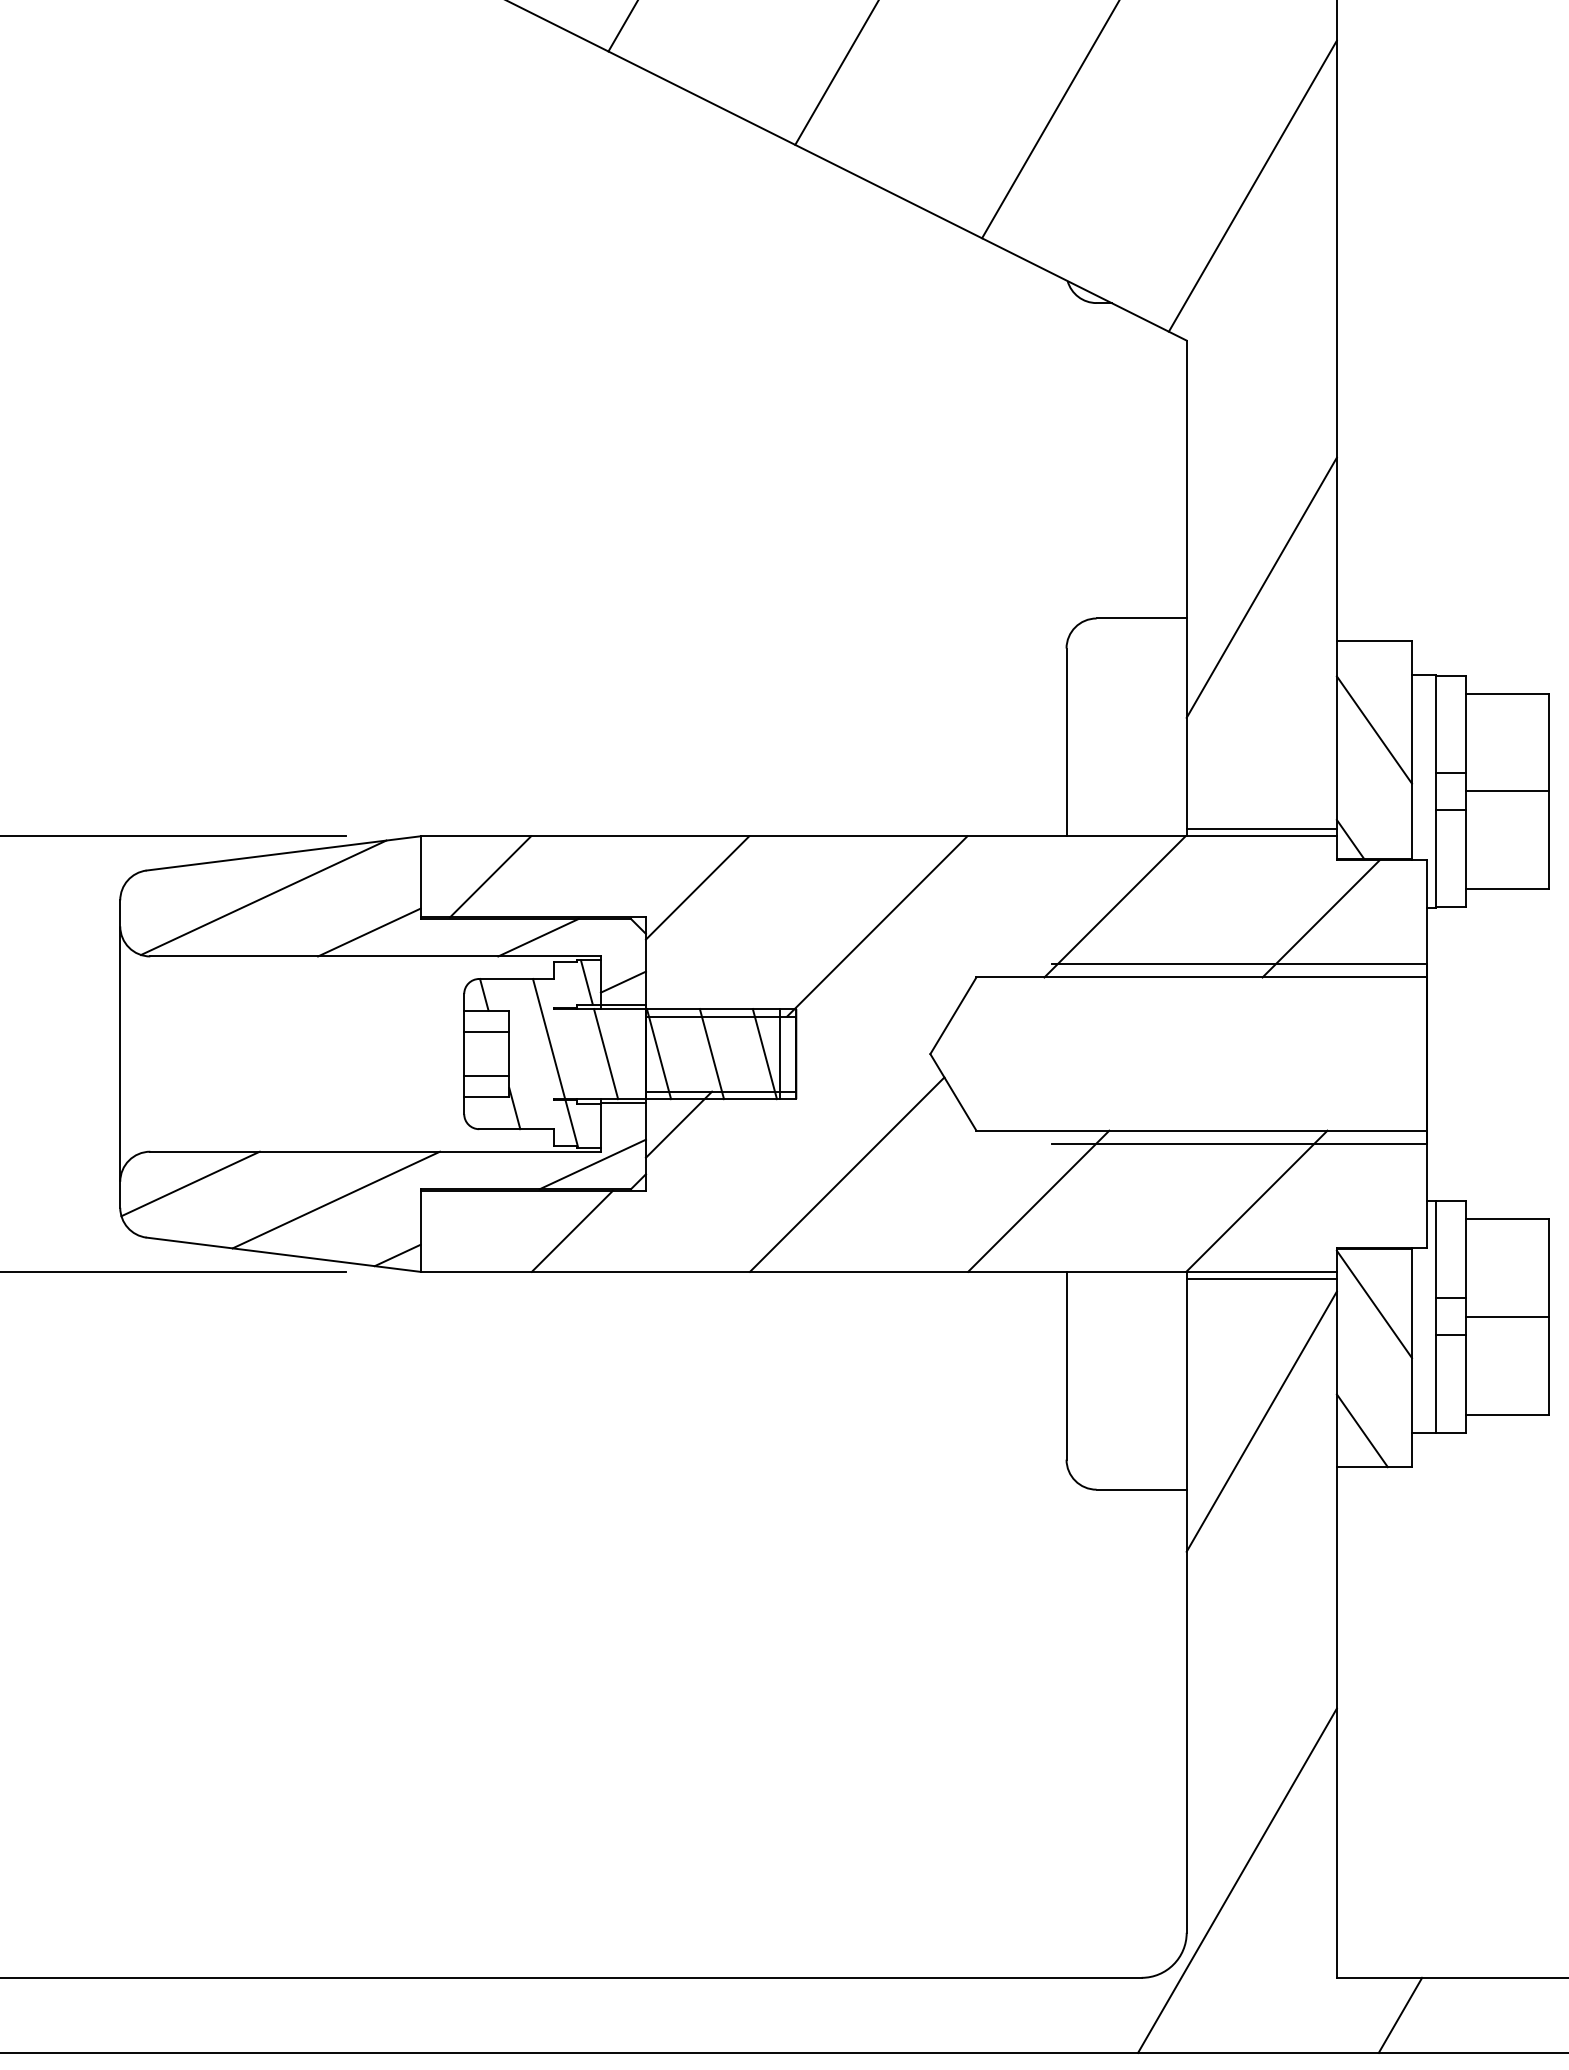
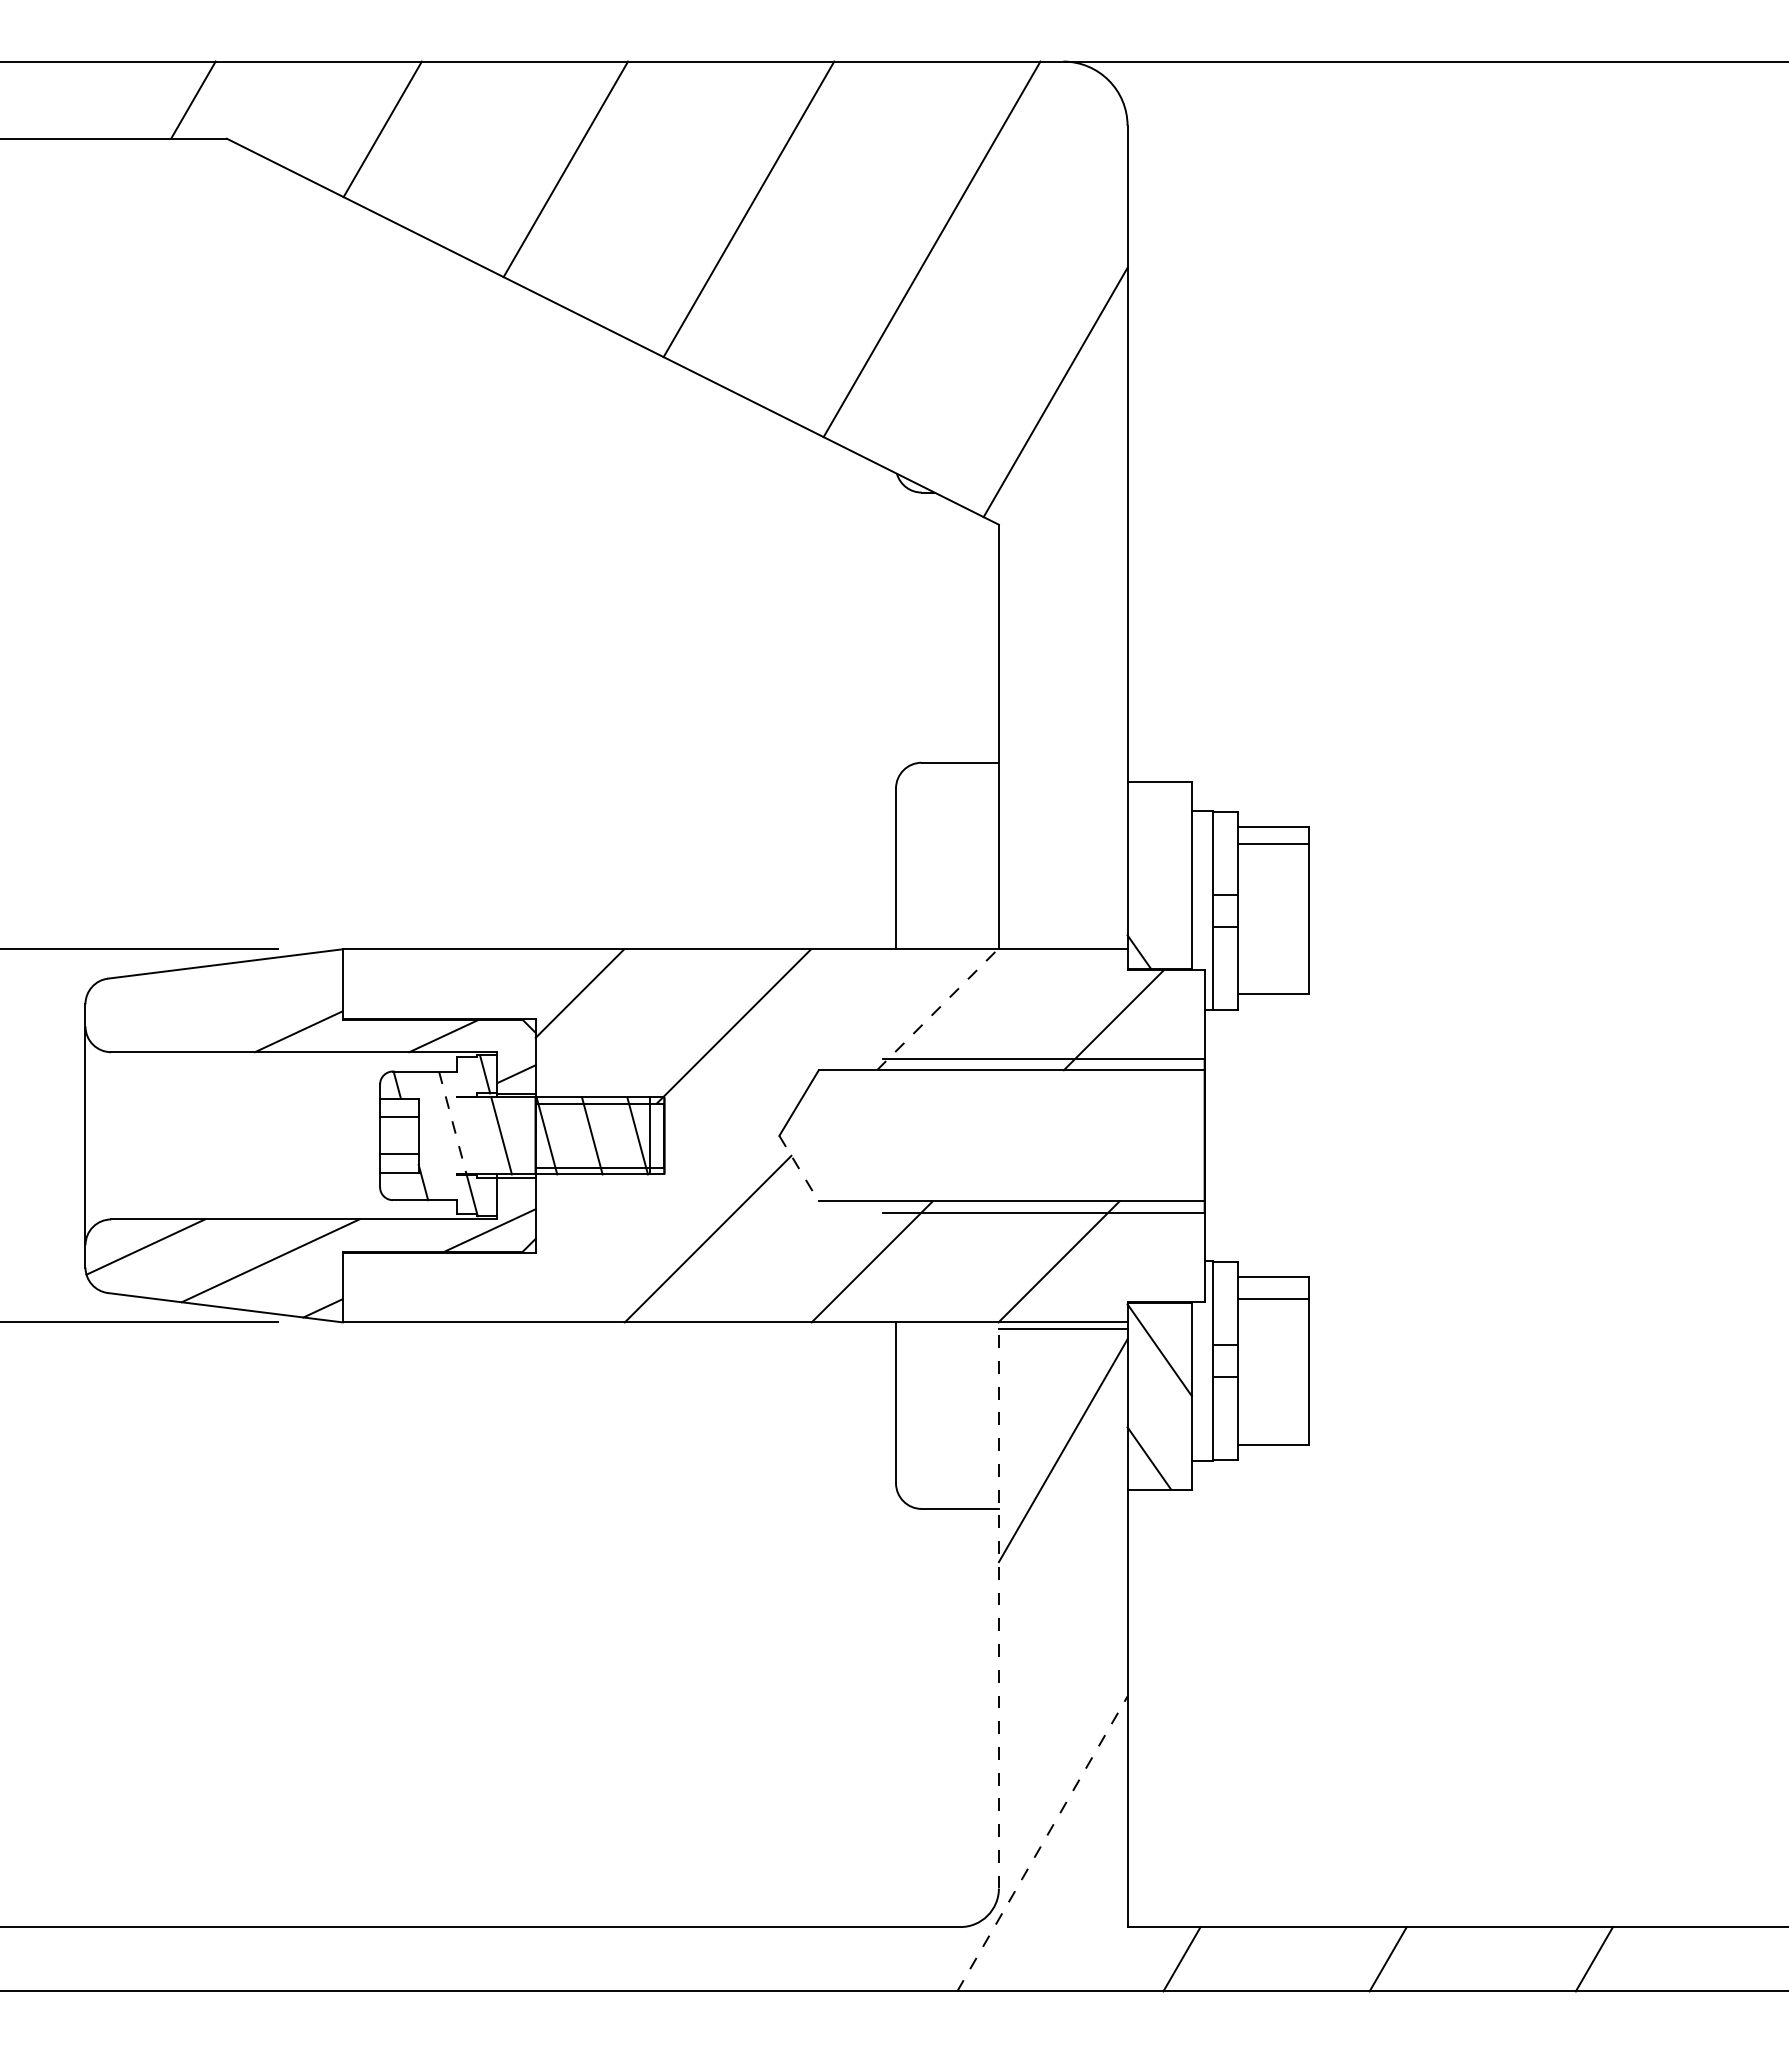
line: (1260, 586) -> (1062, 735), removed
line: (1374, 730) -> (1159, 858), removed
line: (1507, 790) -> (1273, 843), moved
line: (1260, 828) -> (1062, 942), removed
line: (490, 876) -> (402, 983), removed
line: (263, 897) -> (208, 1001), removed
line: (1114, 906) -> (937, 1009), solid -> dashed
line: (548, 1039) -> (452, 1123), solid -> dashed
line: (953, 1093) -> (799, 1169), solid -> dashed
line: (678, 1124) -> (563, 1196), removed
line: (572, 1231) -> (472, 1287), removed
line: (1507, 1317) -> (1273, 1299), moved
line: (1186, 1601) -> (998, 1604), solid -> dashed
line: (1237, 1880) -> (1042, 1843), solid -> dashed

